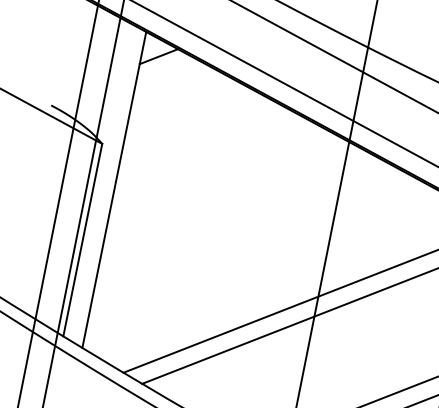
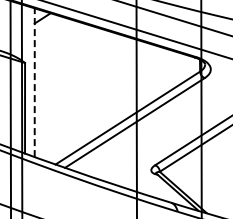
line: (113, 189) -> (34, 82), solid -> dashed

